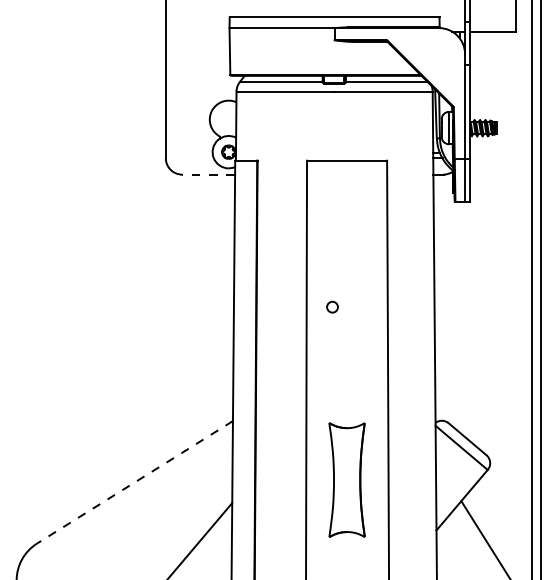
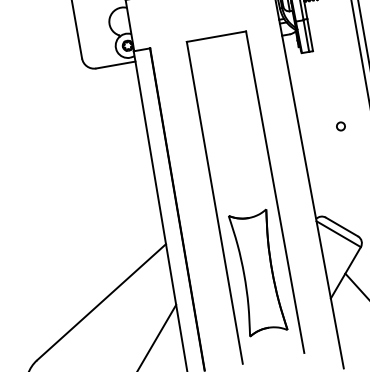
line: (208, 174) -> (115, 64), dashed -> solid
circle: (332, 306) -> (340, 125), moved
part: (346, 479) -> (257, 272), size x1.43
line: (135, 482) -> (101, 302), dashed -> solid

